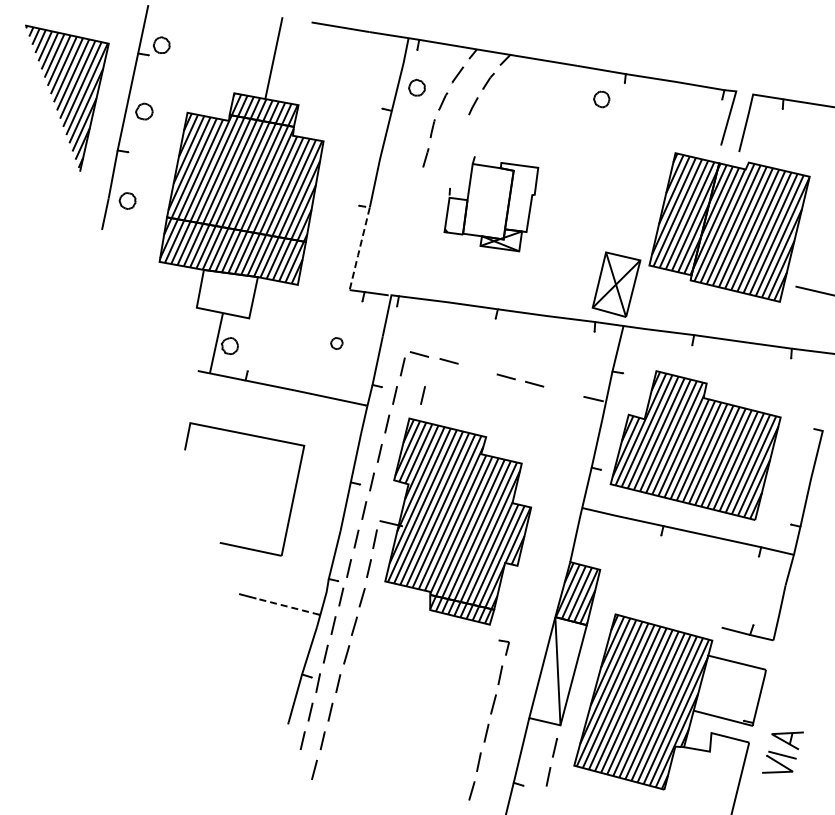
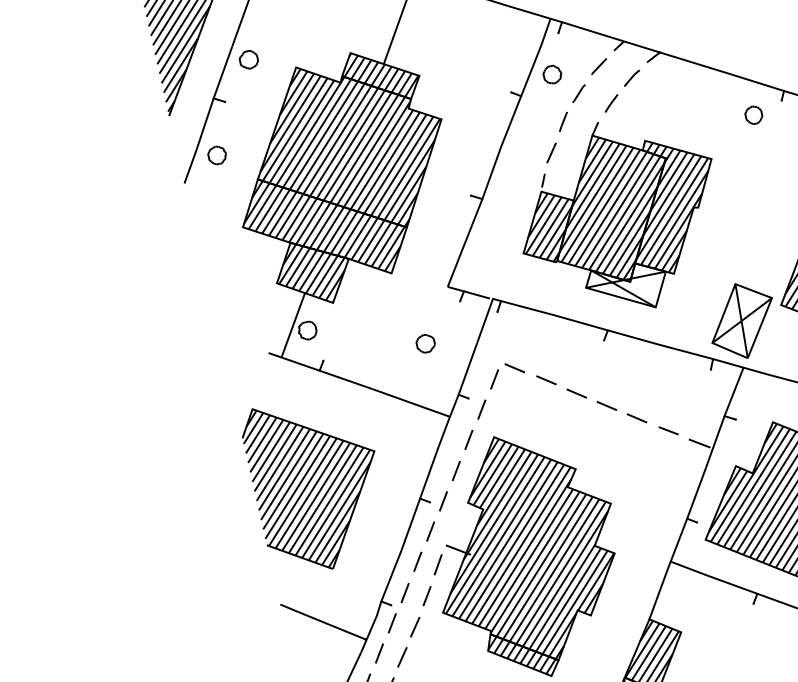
part: (491, 203) -> (616, 213), size x1.67
line: (360, 244) -> (466, 238), dashed -> solid
hatch: (226, 294) -> (311, 273), added
part: (336, 343) -> (425, 343), size x1.43
line: (477, 369) -> (576, 393), added
line: (564, 391) -> (668, 430), added
line: (422, 395) -> (512, 413), removed
hatch: (244, 489) -> (302, 490), added
line: (287, 606) -> (331, 625), dashed -> solid

